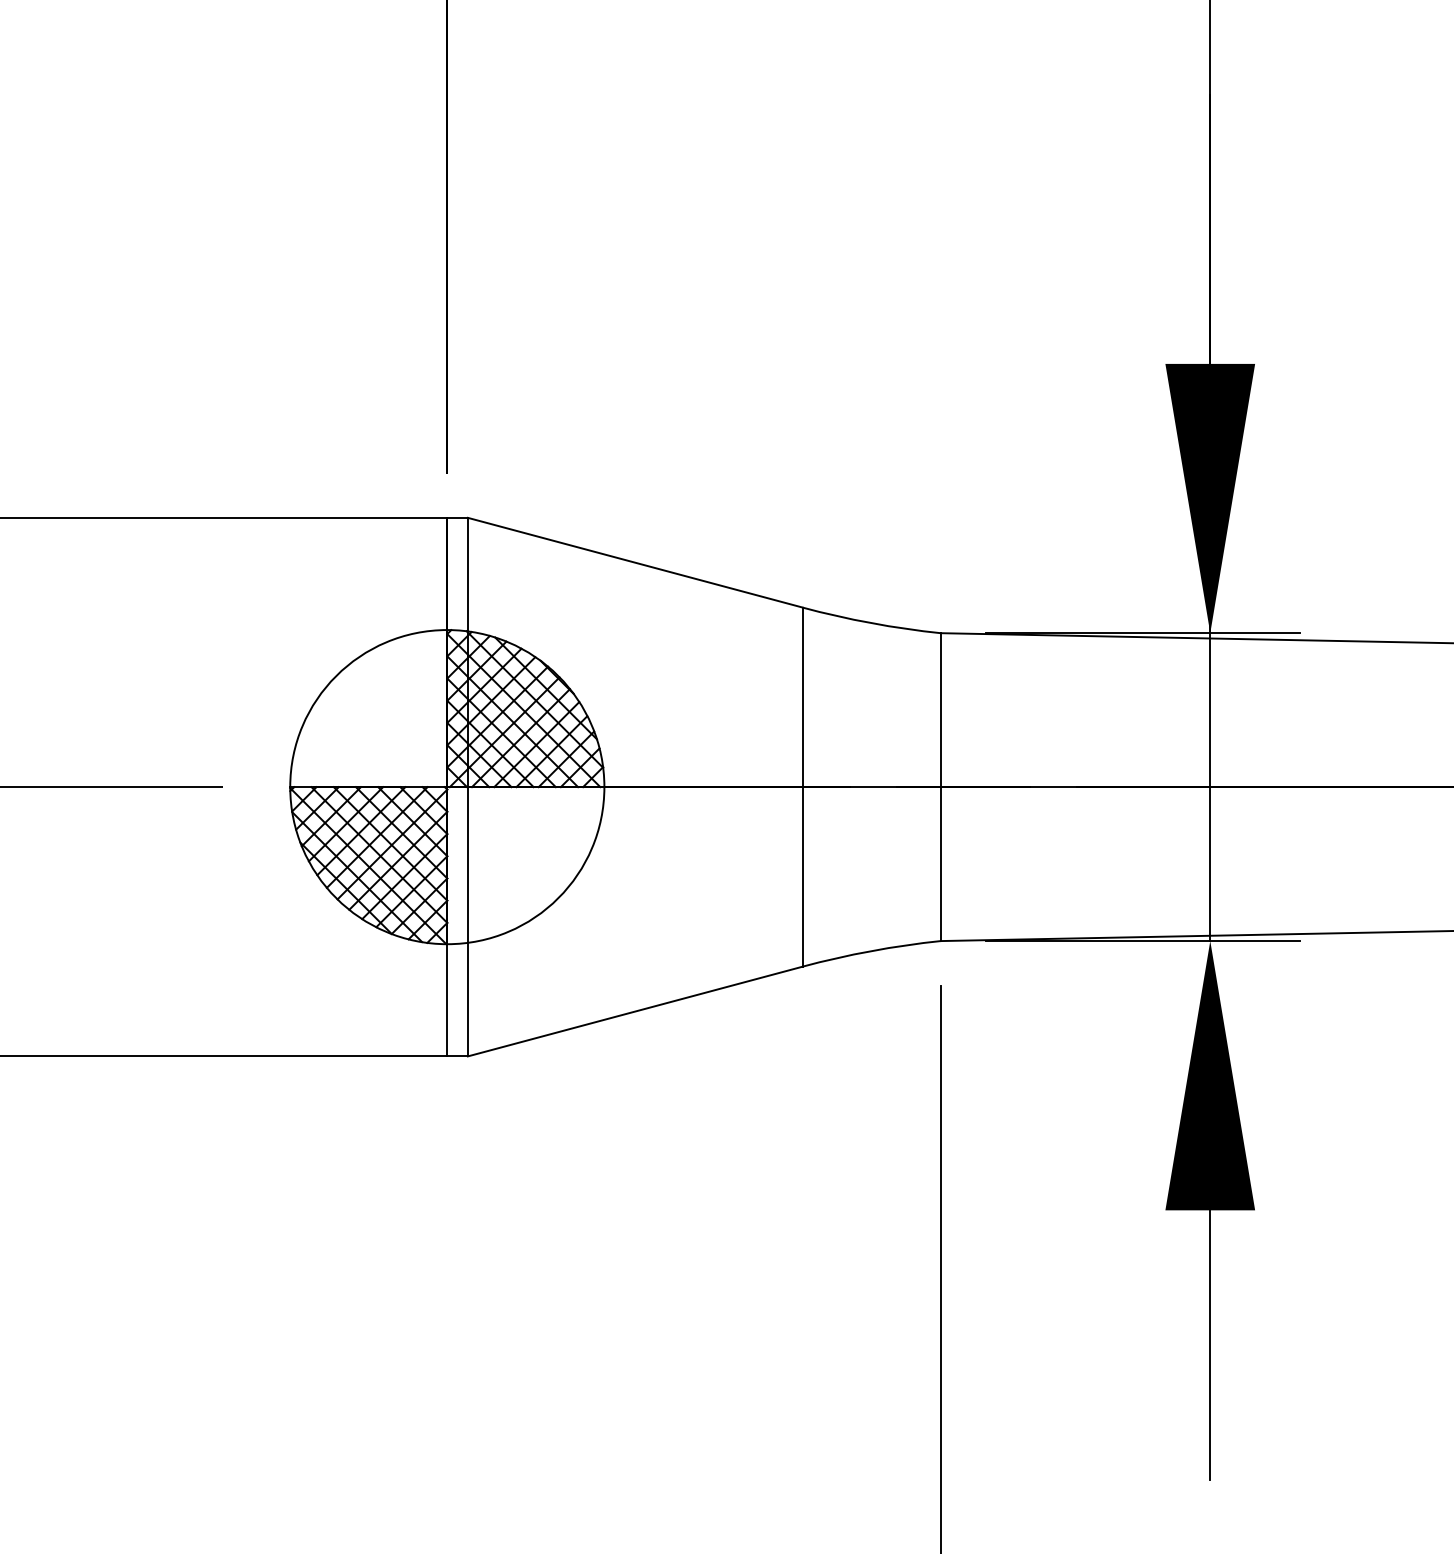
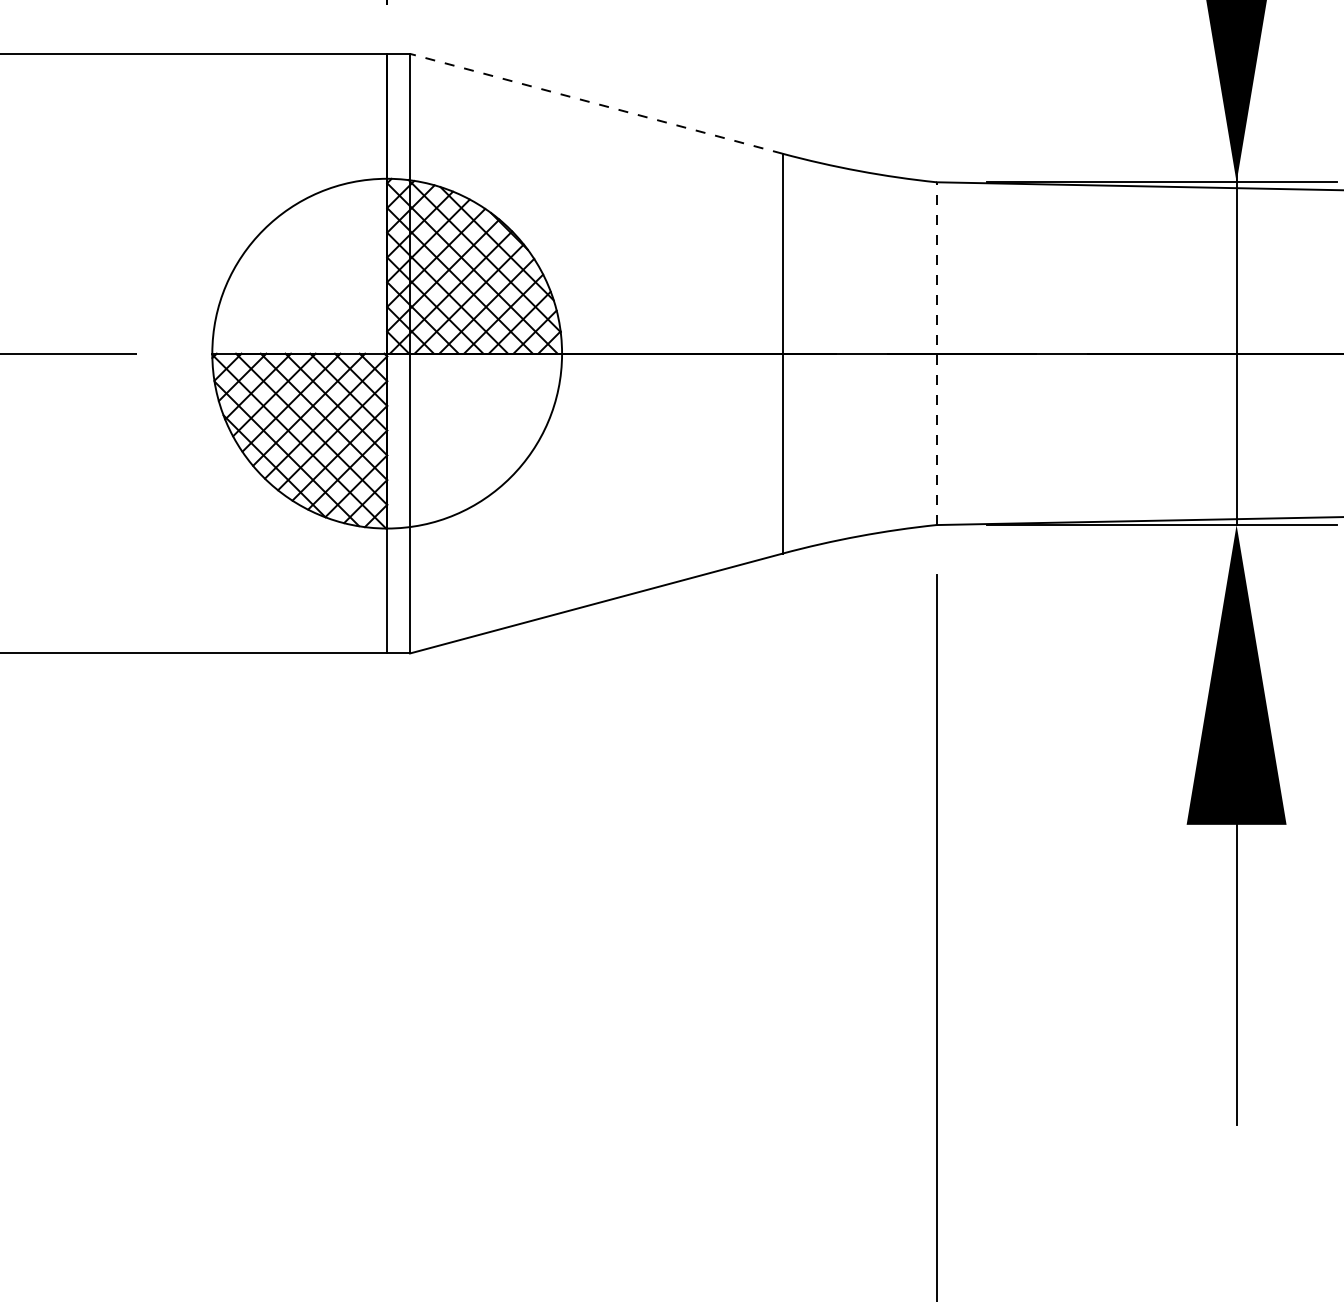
line: (634, 562) -> (595, 103), solid -> dashed
line: (941, 787) -> (937, 354), solid -> dashed

